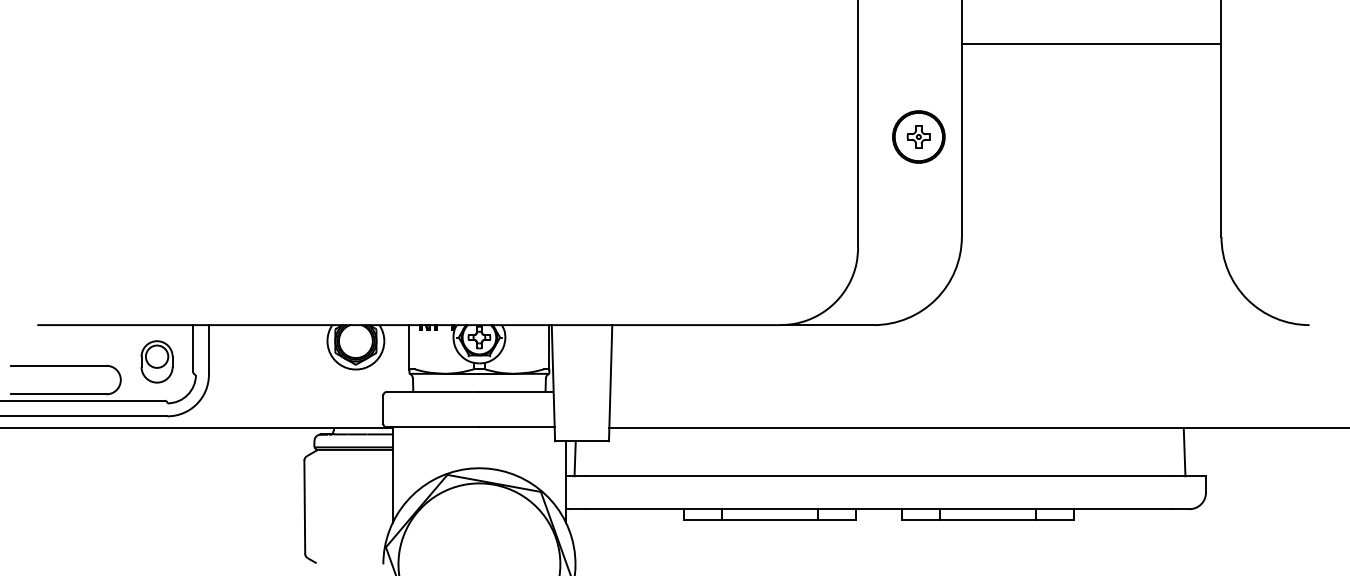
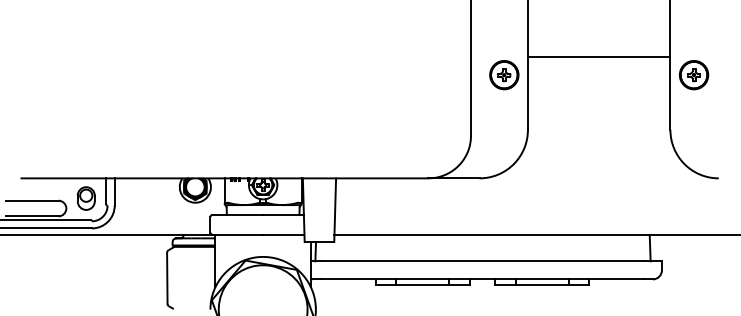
line: (1090, 42) -> (598, 56), moved
part: (1263, 137) -> (693, 75), added

